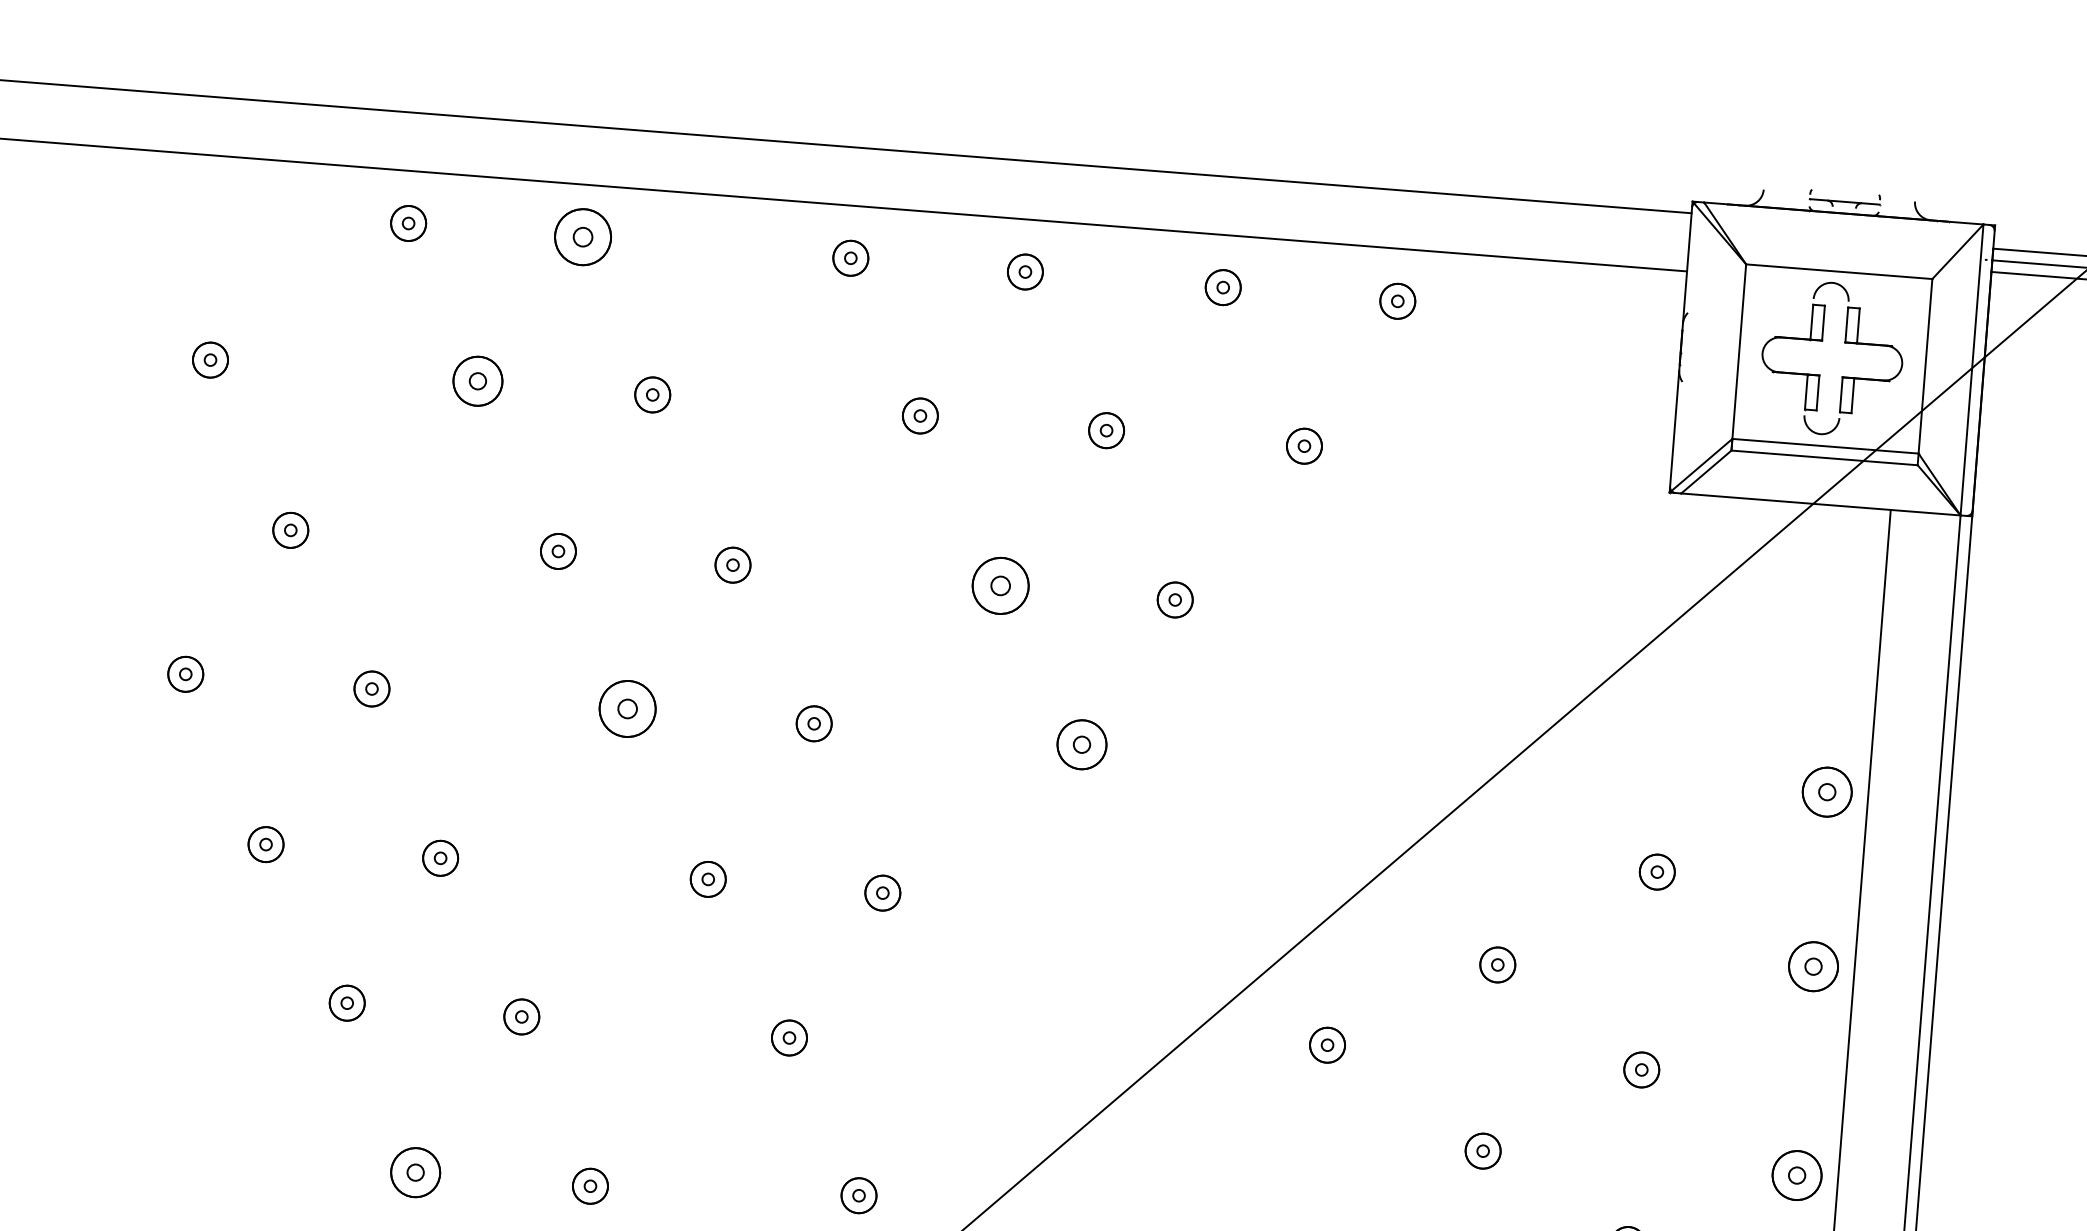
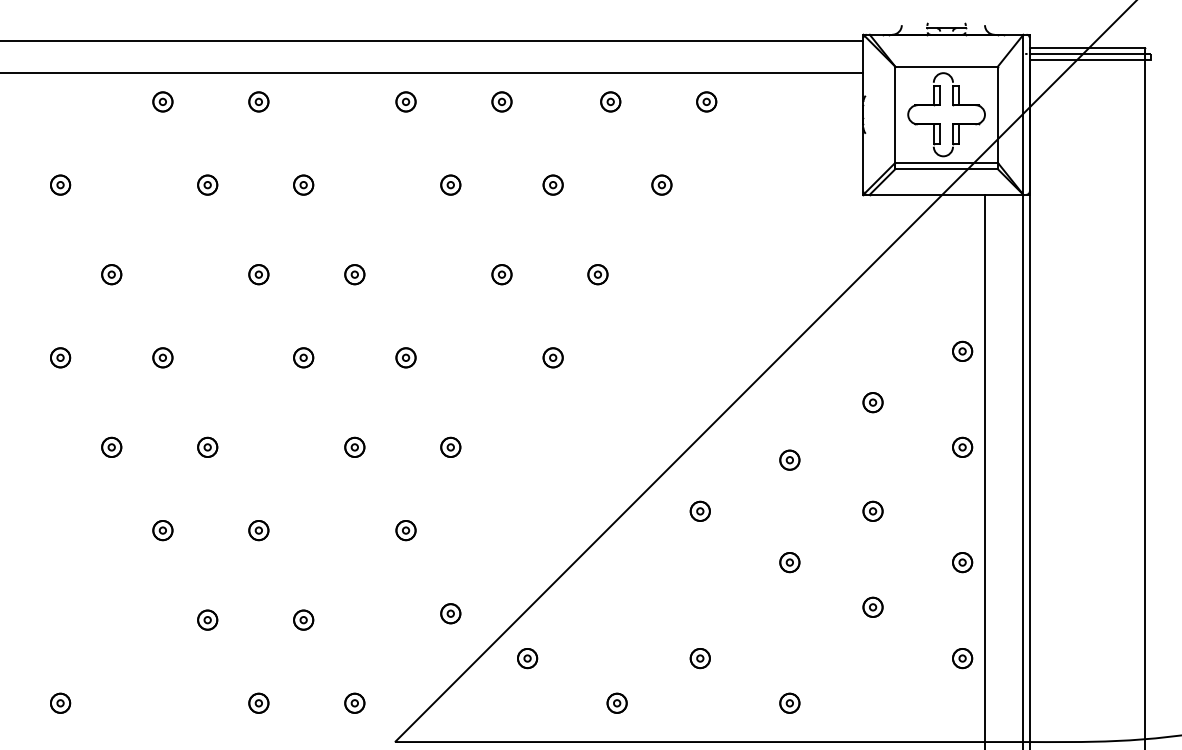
part: (582, 236) -> (258, 101), size x0.62
part: (477, 380) -> (207, 184), size x0.71
part: (999, 585) -> (501, 274), size x0.62
part: (627, 708) -> (303, 357), size x0.62
part: (1080, 744) -> (552, 357), size x0.71
part: (1827, 790) -> (962, 350), size x0.71
part: (1813, 964) -> (962, 446), size x0.71
part: (415, 1171) -> (207, 619), size x0.71
part: (1797, 1175) -> (962, 562), size x0.71

